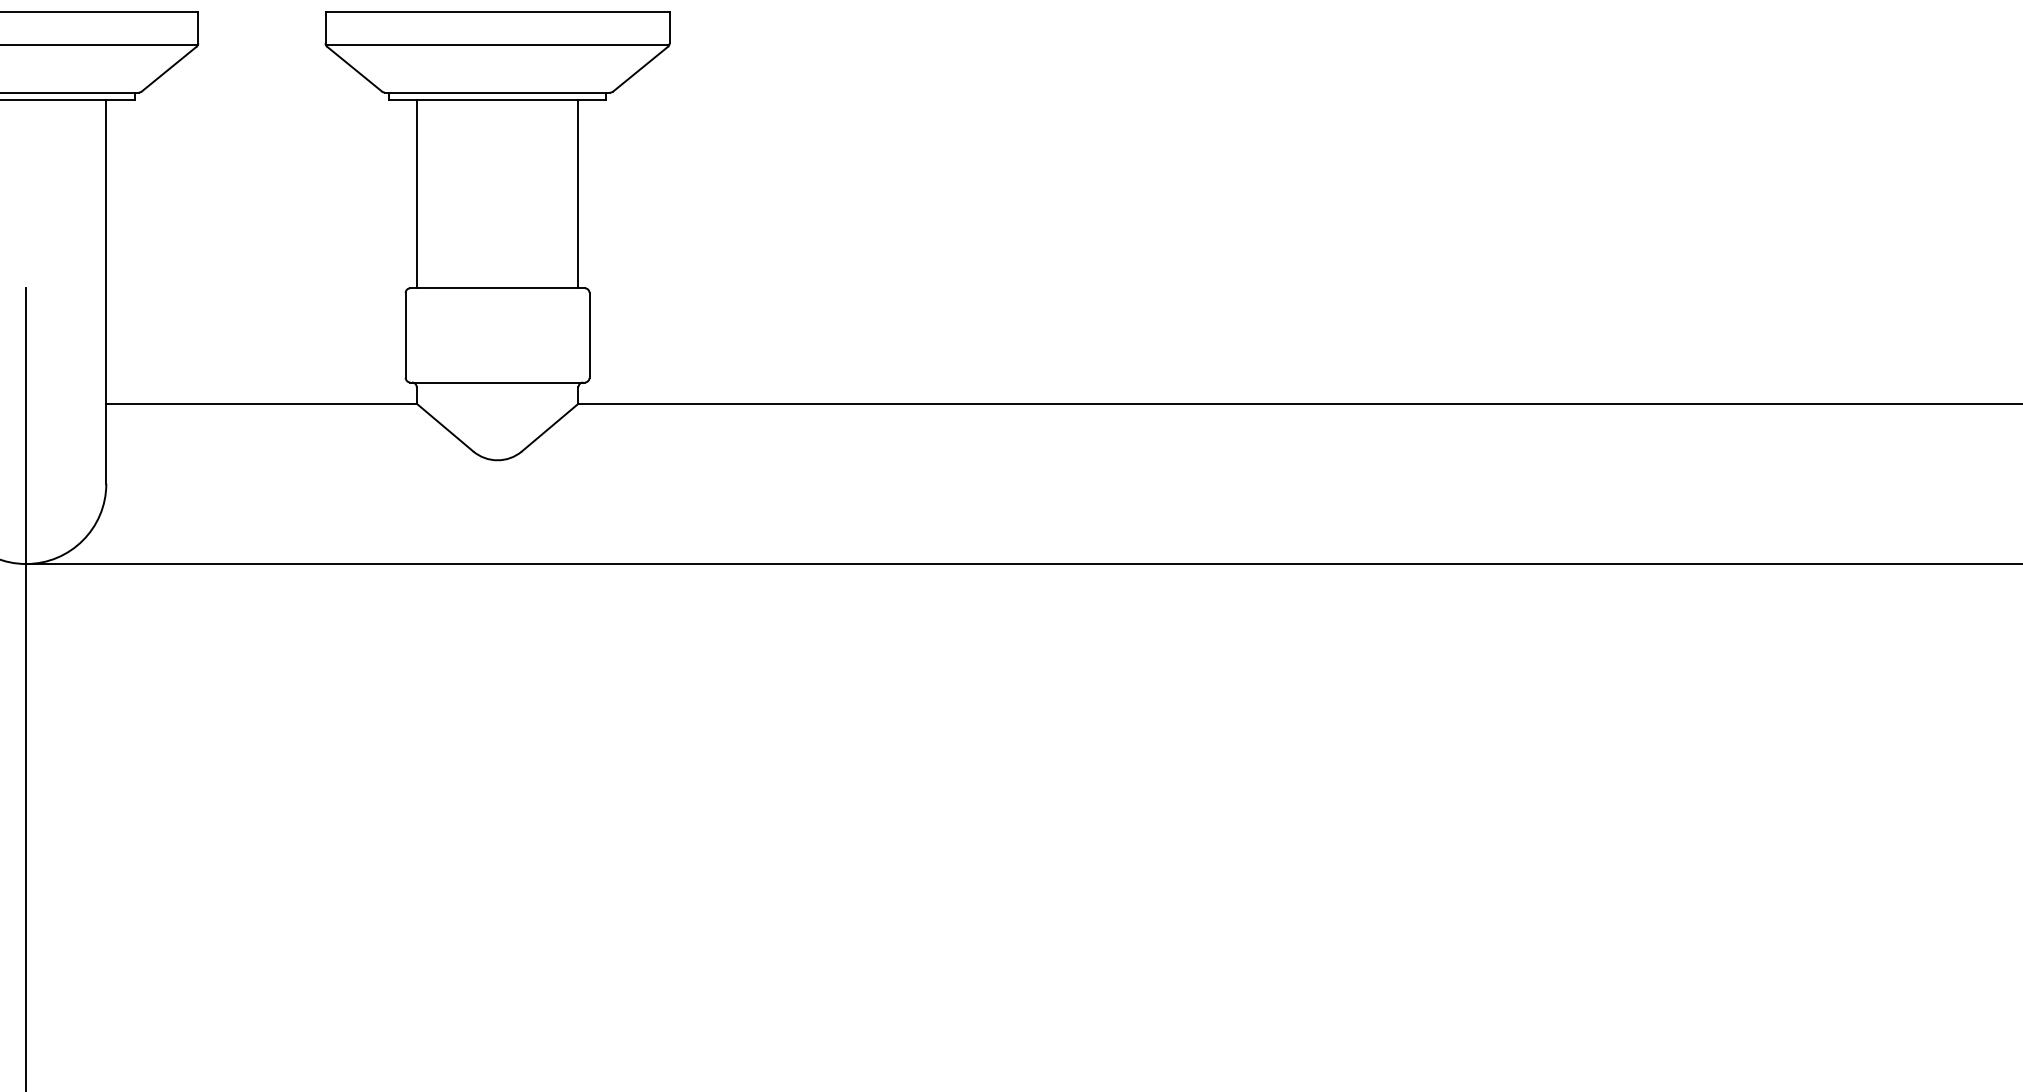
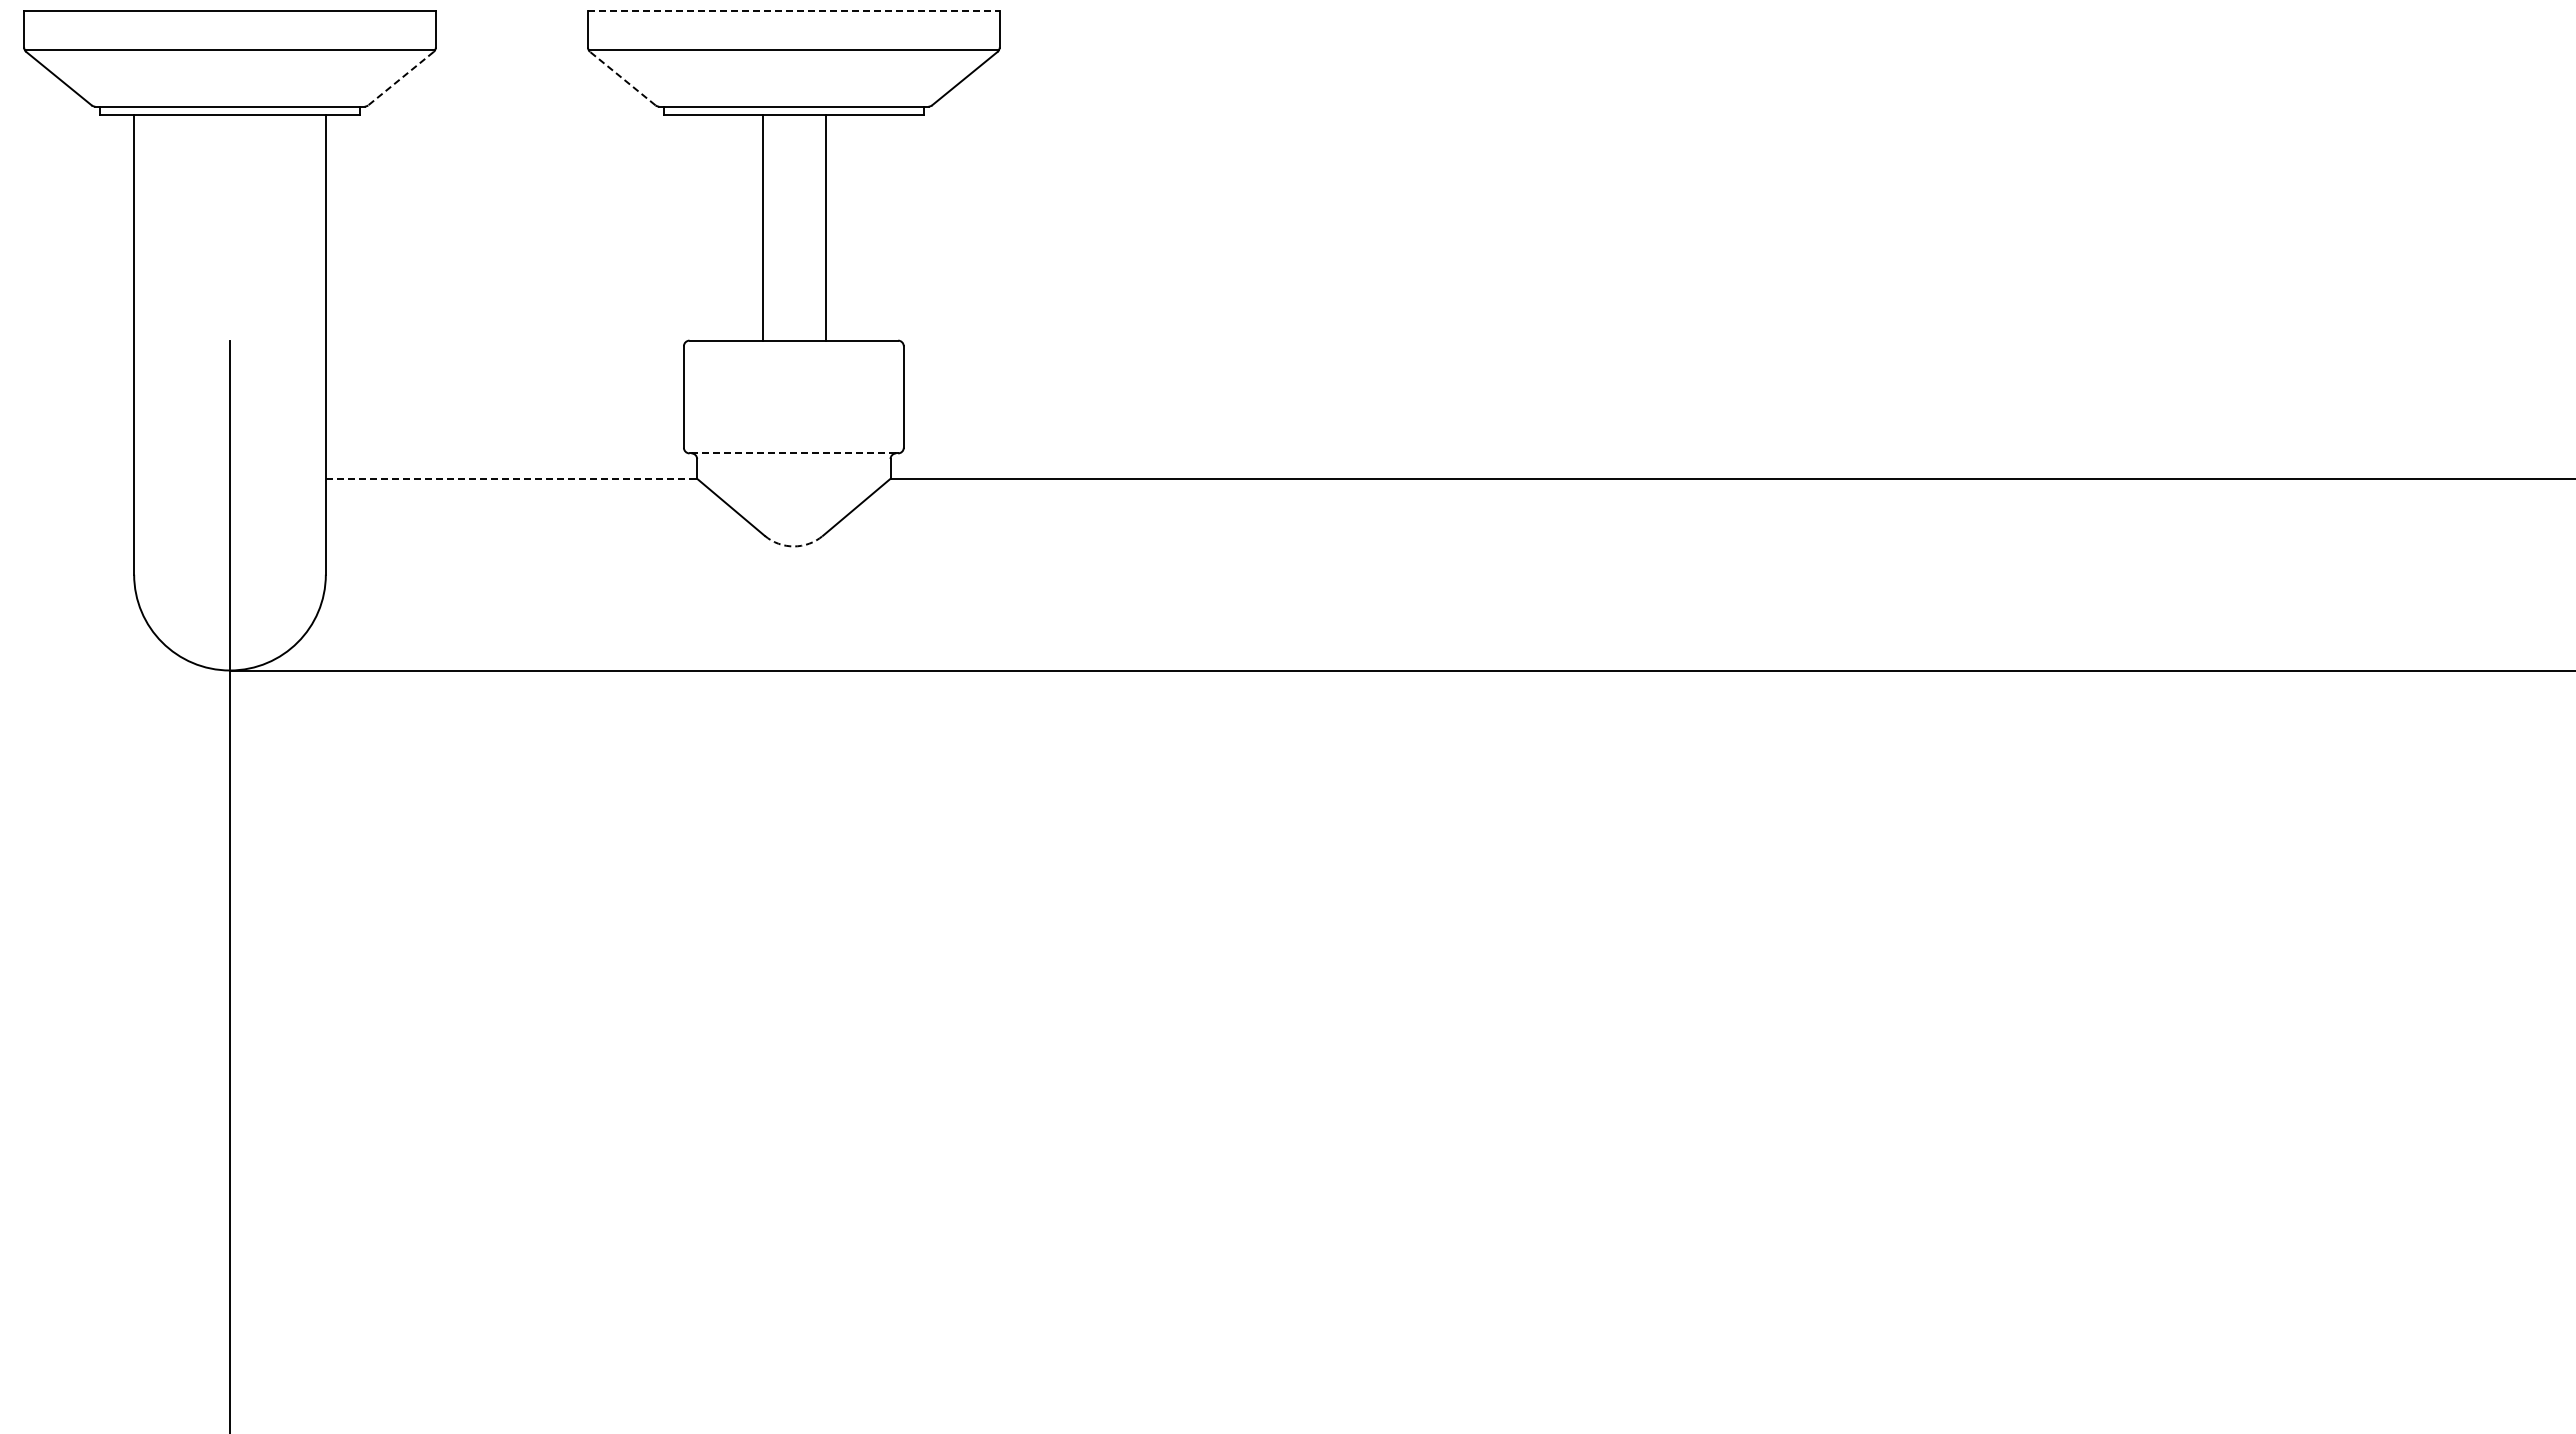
line: (497, 12) -> (793, 10), solid -> dashed
line: (168, 69) -> (400, 78), solid -> dashed
line: (354, 69) -> (622, 78), solid -> dashed
line: (417, 193) -> (763, 227), moved
line: (577, 193) -> (825, 227), moved
line: (497, 382) -> (793, 453), solid -> dashed
line: (261, 403) -> (511, 478), solid -> dashed
arc: (497, 460) -> (793, 546), solid -> dashed

